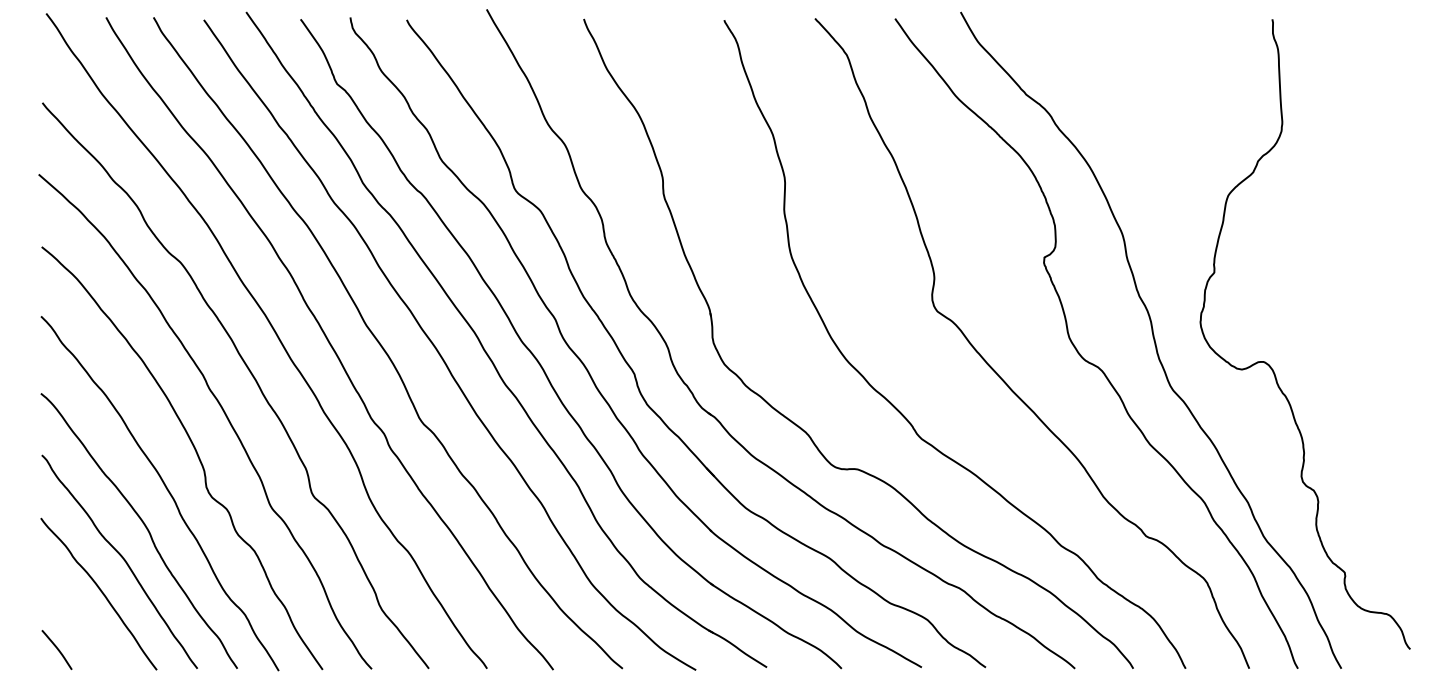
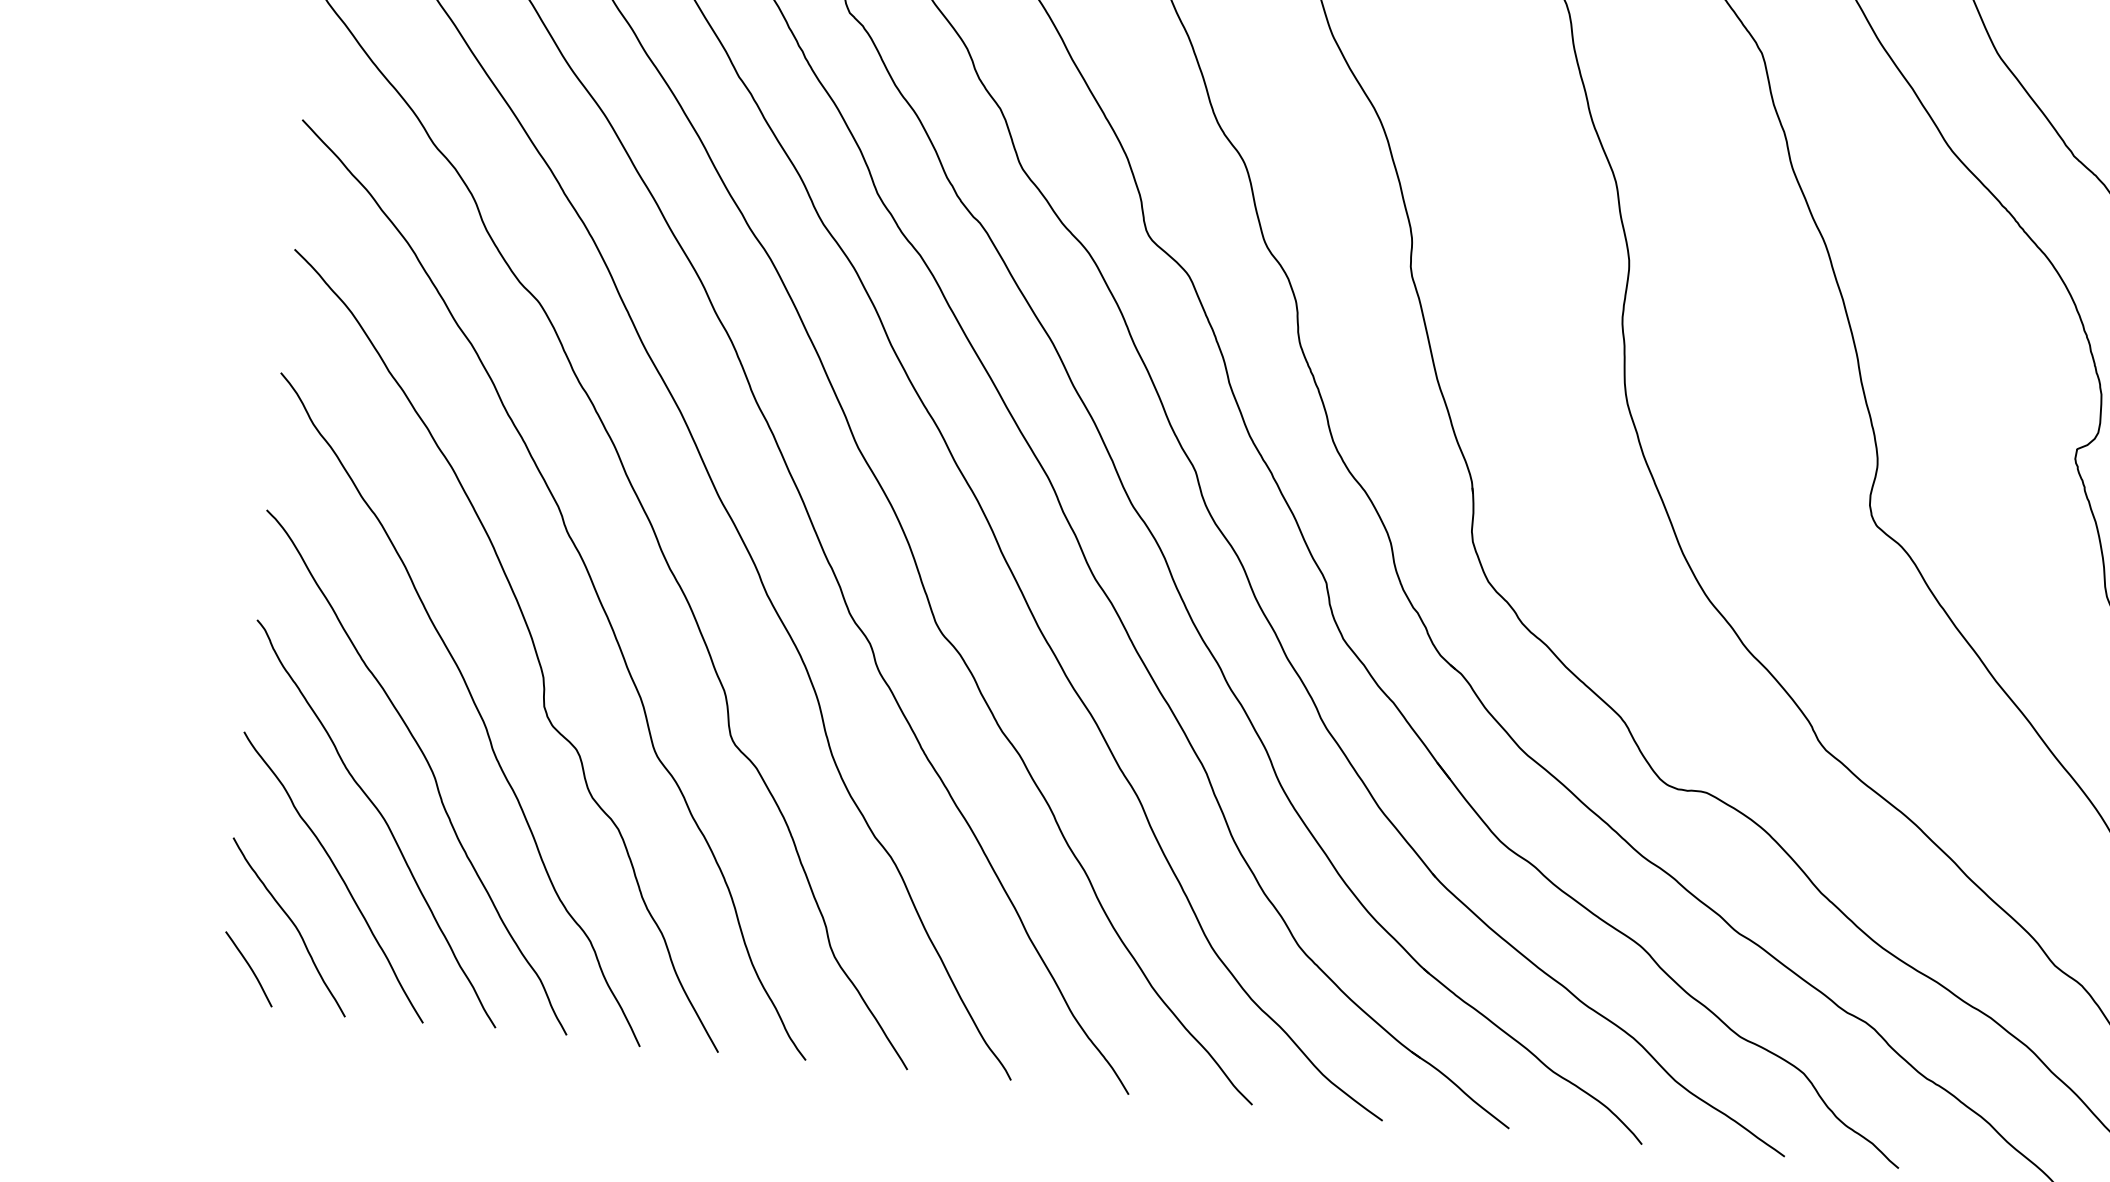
curve: (78, 622) -> (292, 924), added

